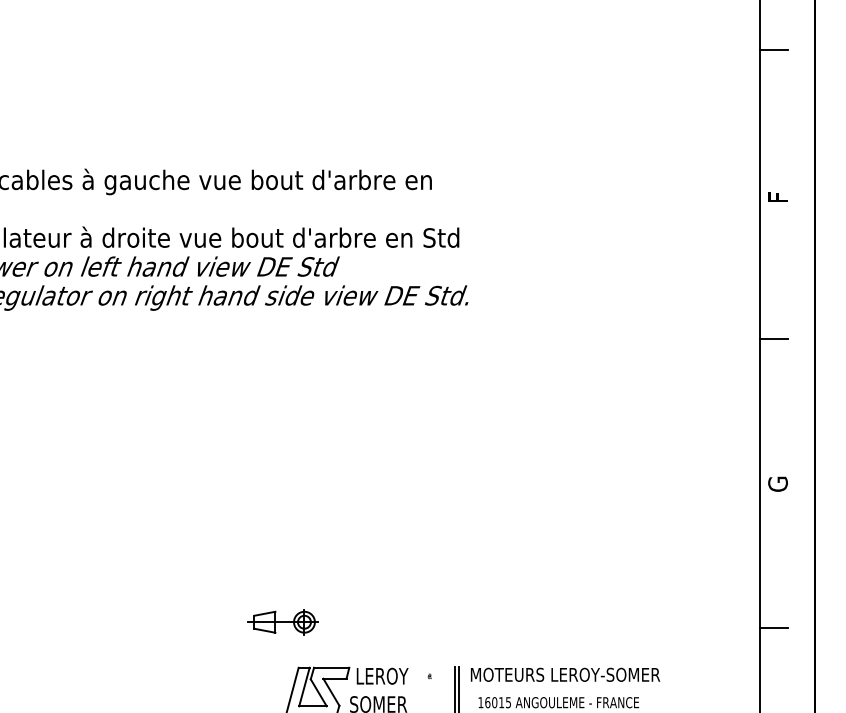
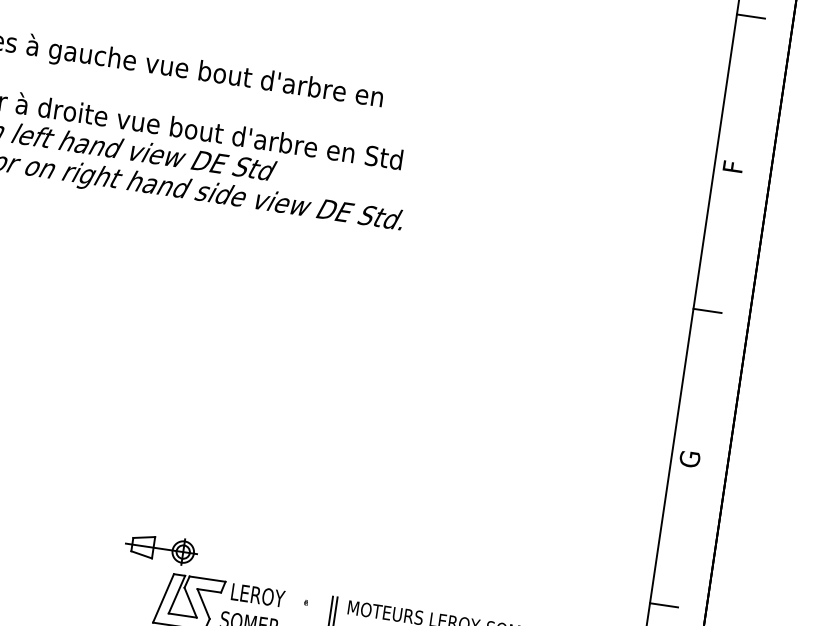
part: (282, 622) -> (160, 549), moved

